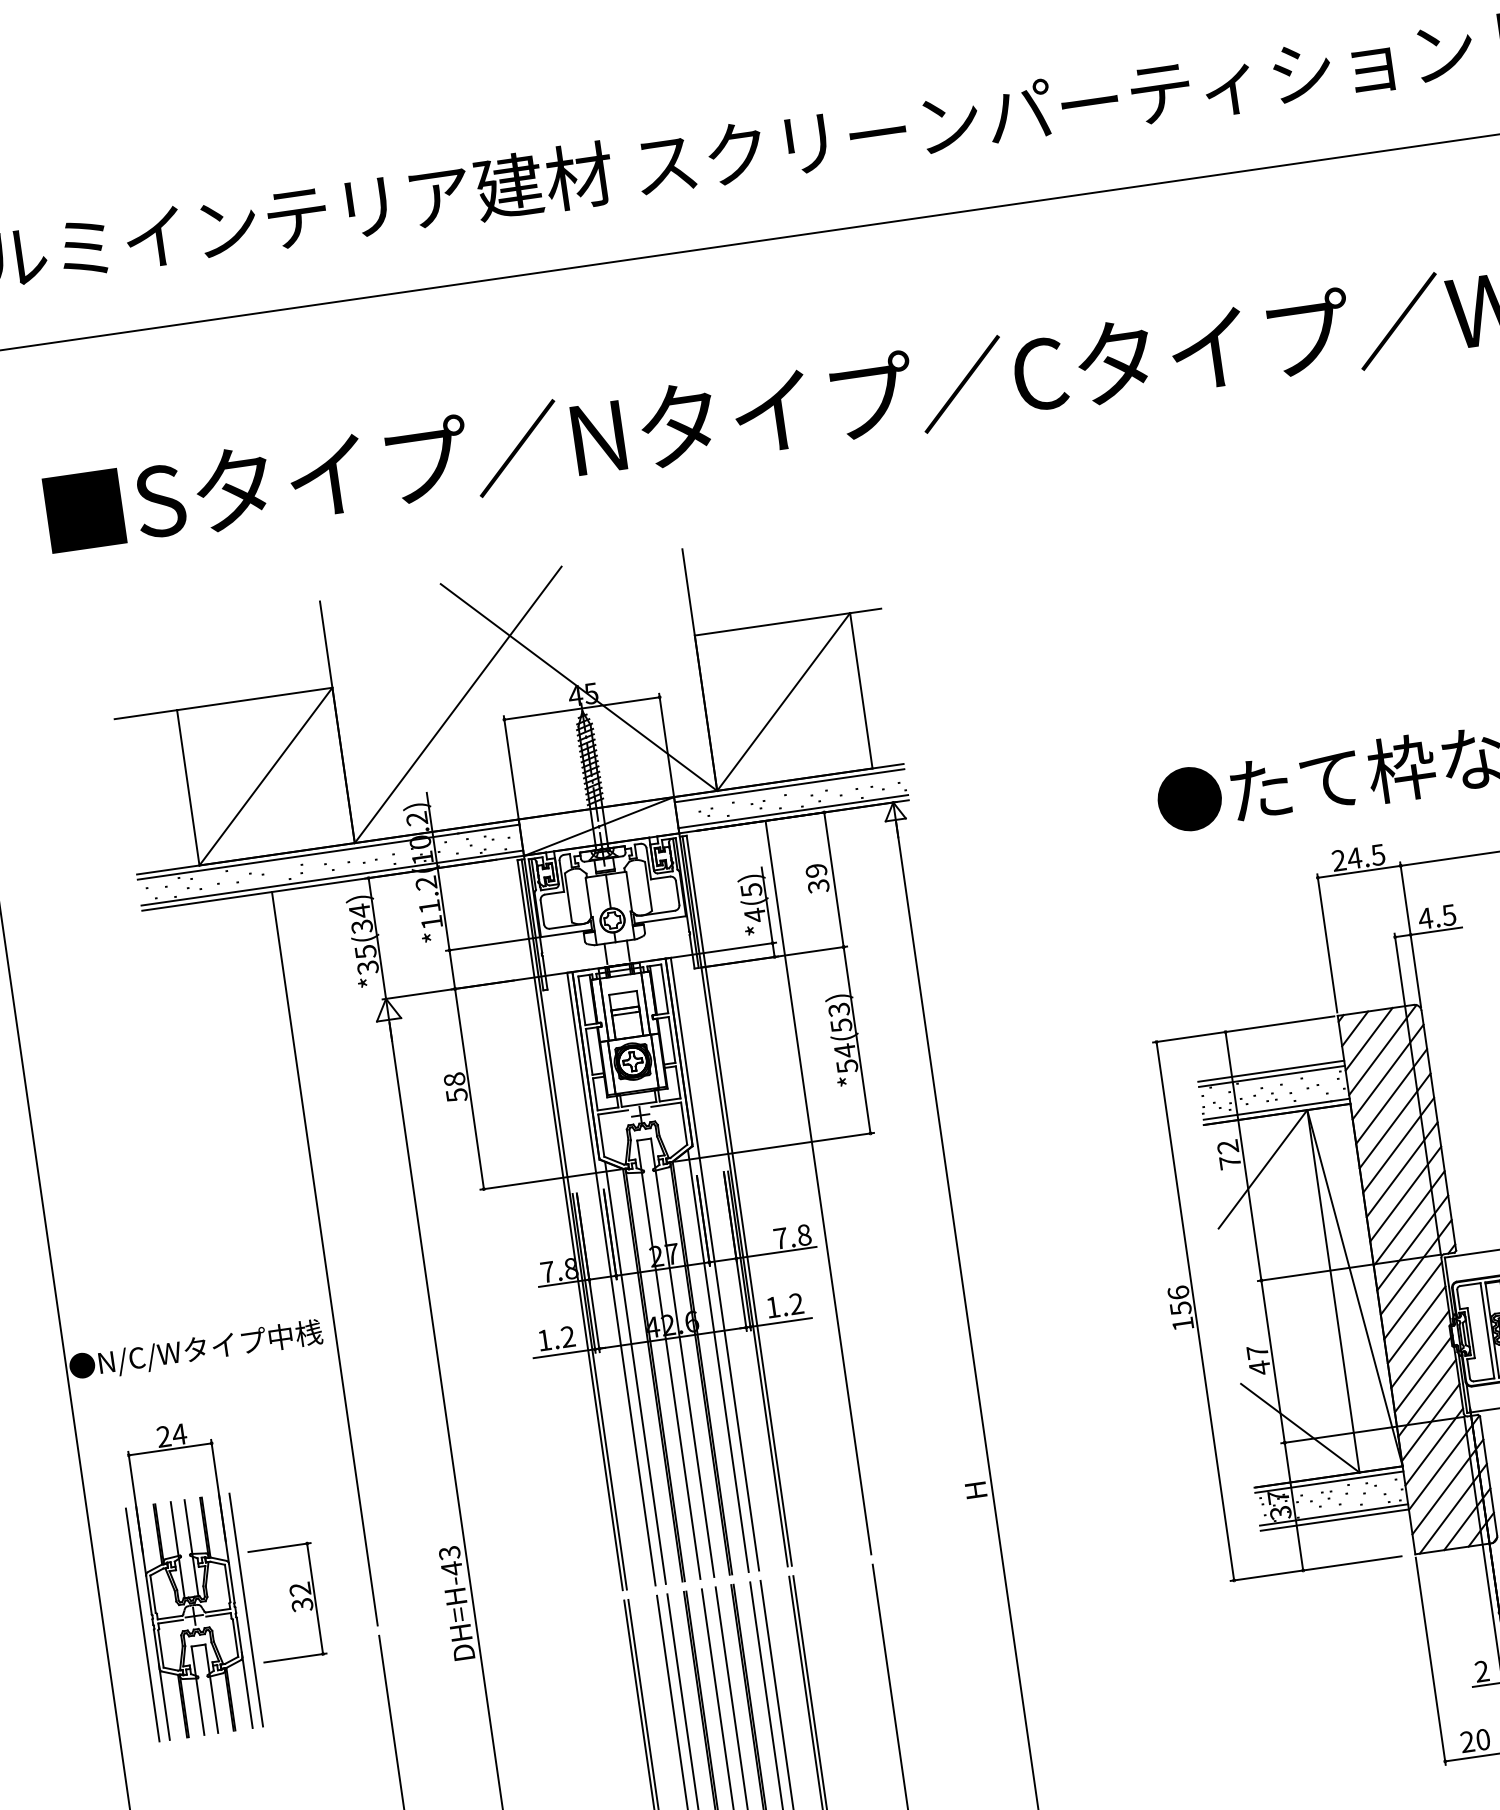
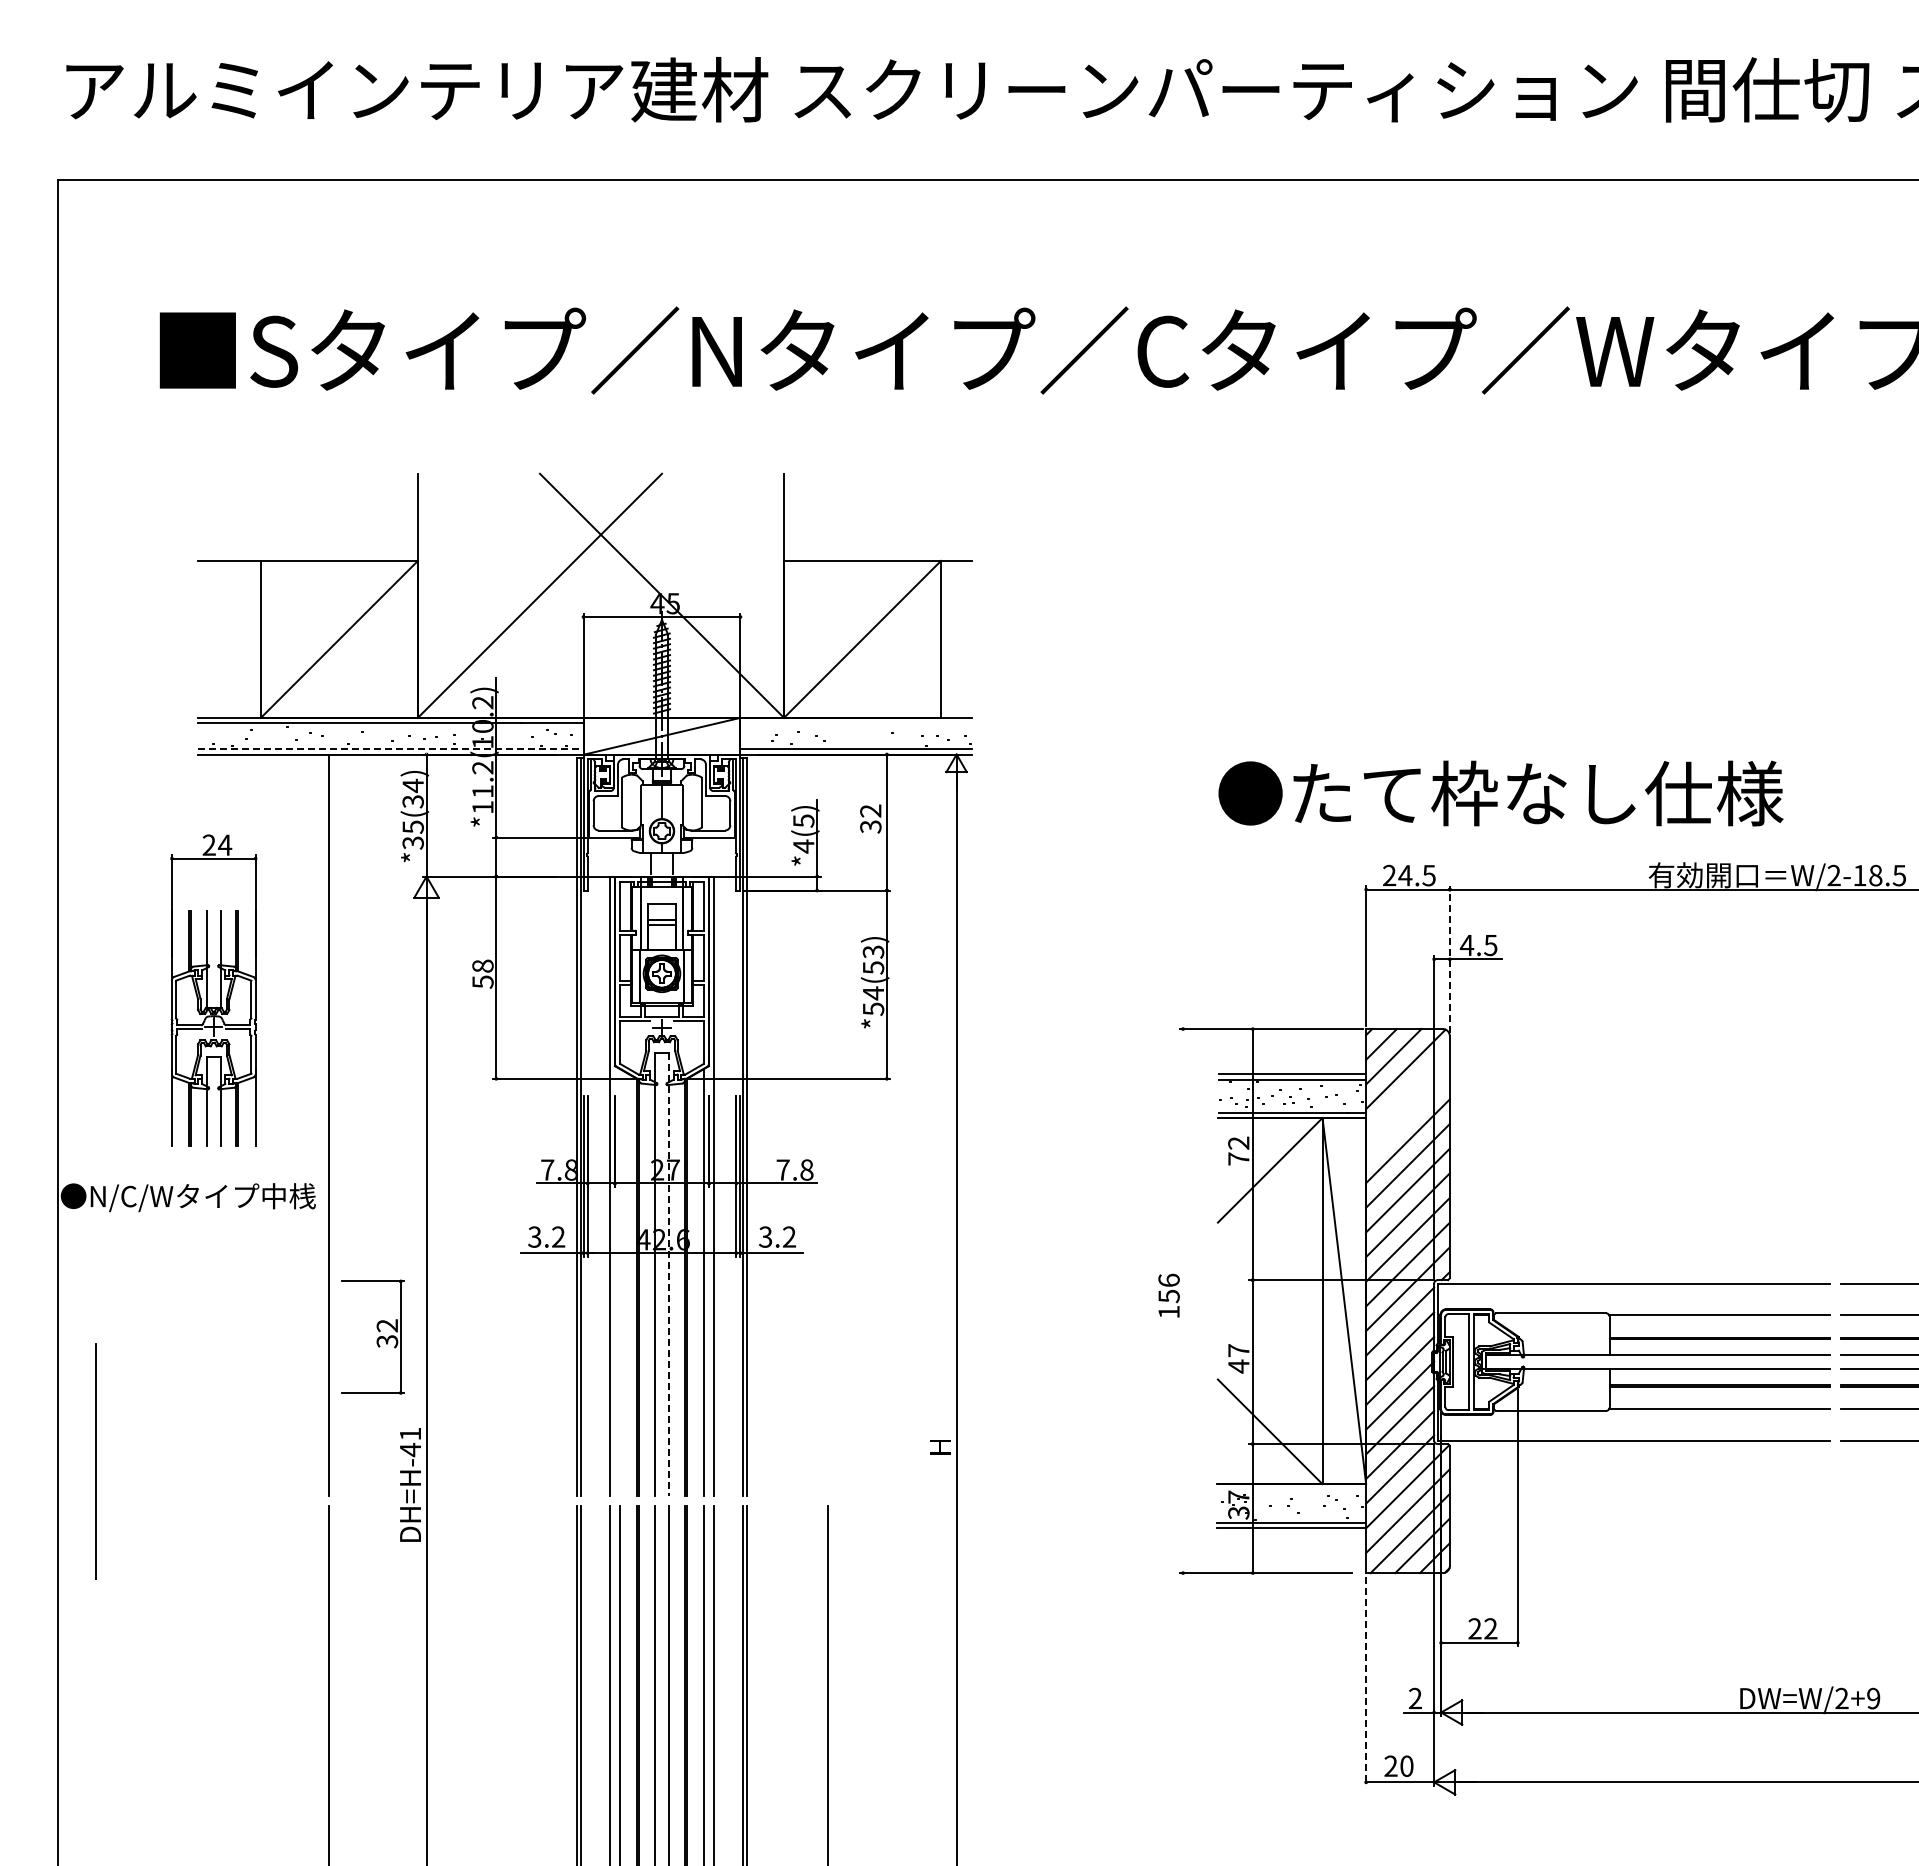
line: (789, 786) -> (856, 723), removed
text: (816, 870) -> (870, 810), 39 -> 32
line: (332, 878) -> (390, 749), solid -> dashed
line: (1410, 934) -> (1449, 958), solid -> dashed
line: (1387, 1071) -> (1407, 1091), removed
line: (1391, 1096) -> (1407, 1116), removed
line: (818, 1187) -> (827, 1124), removed
text: (772, 1306) -> (765, 1236), 1.2 -> 3.2
line: (1195, 1311) -> (1183, 1301), removed
text: (544, 1339) -> (534, 1236), 1.2 -> 3.2
line: (682, 1358) -> (668, 1274), solid -> dashed
line: (635, 1373) -> (620, 1282), removed
line: (1329, 1482) -> (1291, 1489), removed
text: (449, 1552) -> (410, 1433), DH=H-43 -> DH=H-41
part: (188, 1579) -> (213, 990), moved
part: (286, 1602) -> (372, 1336), moved
line: (246, 1609) -> (201, 1461), removed
line: (1431, 1661) -> (1366, 1681), solid -> dashed

